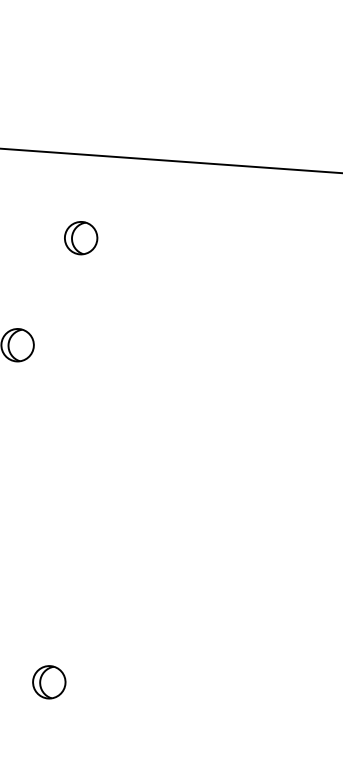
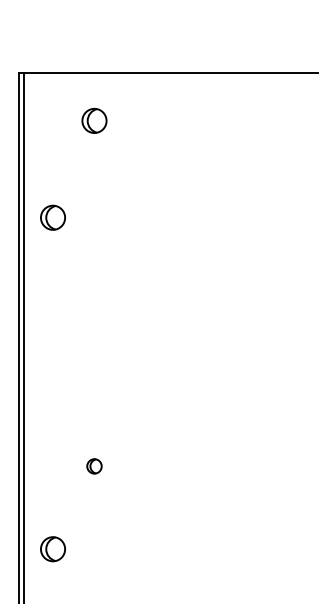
part: (81, 237) -> (94, 120), moved
part: (49, 682) -> (94, 466), size x0.6

